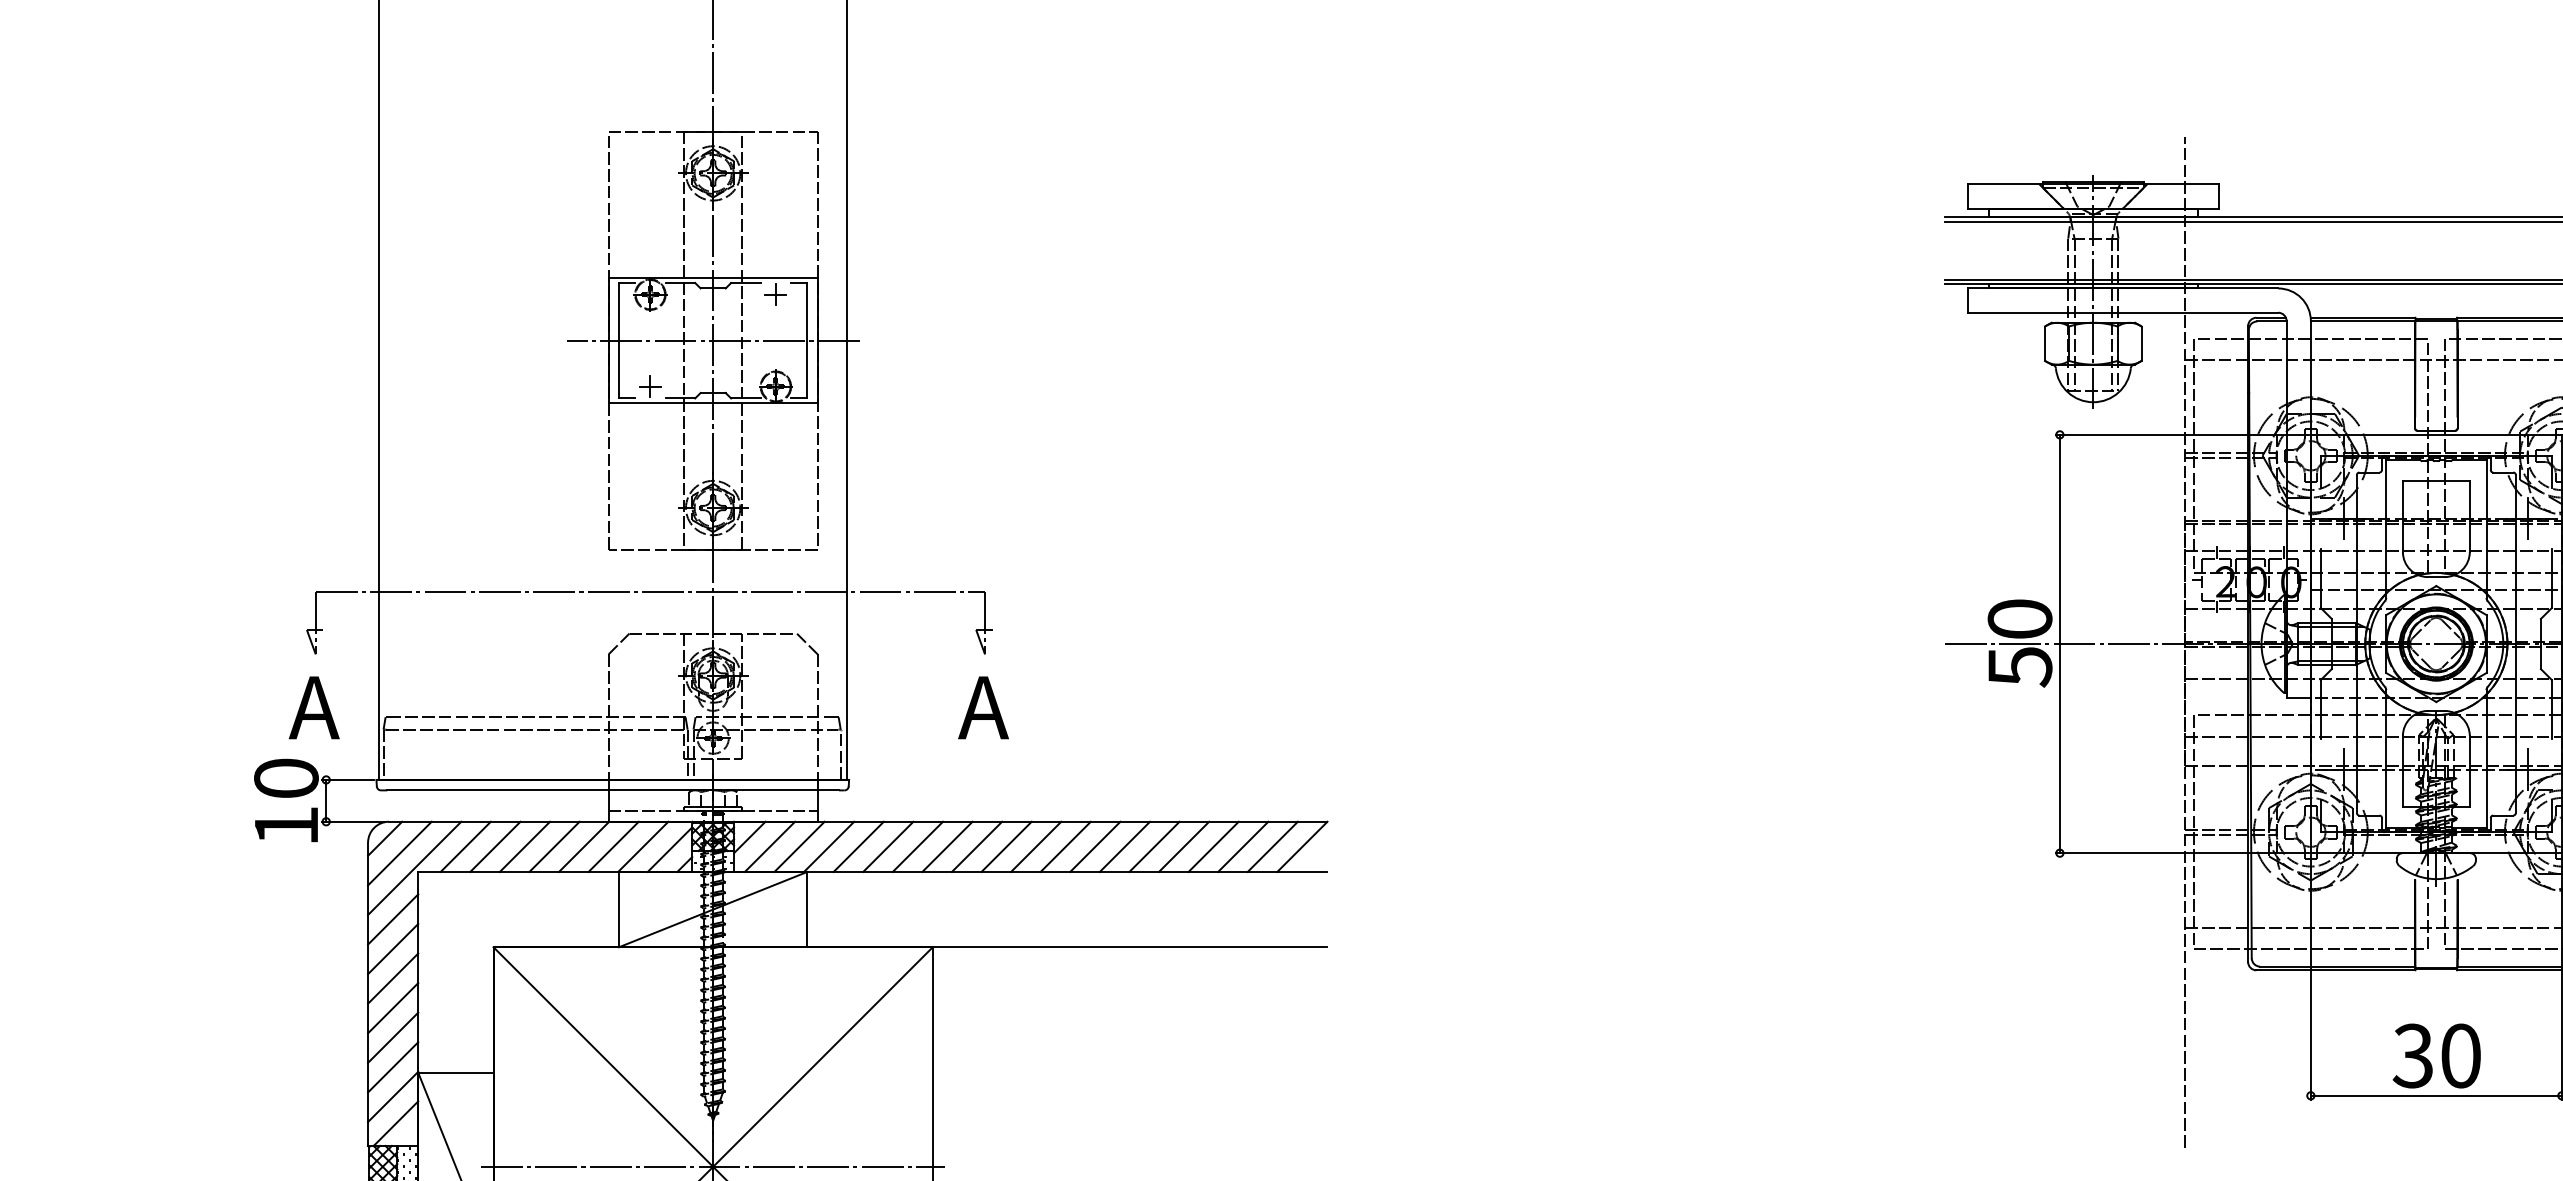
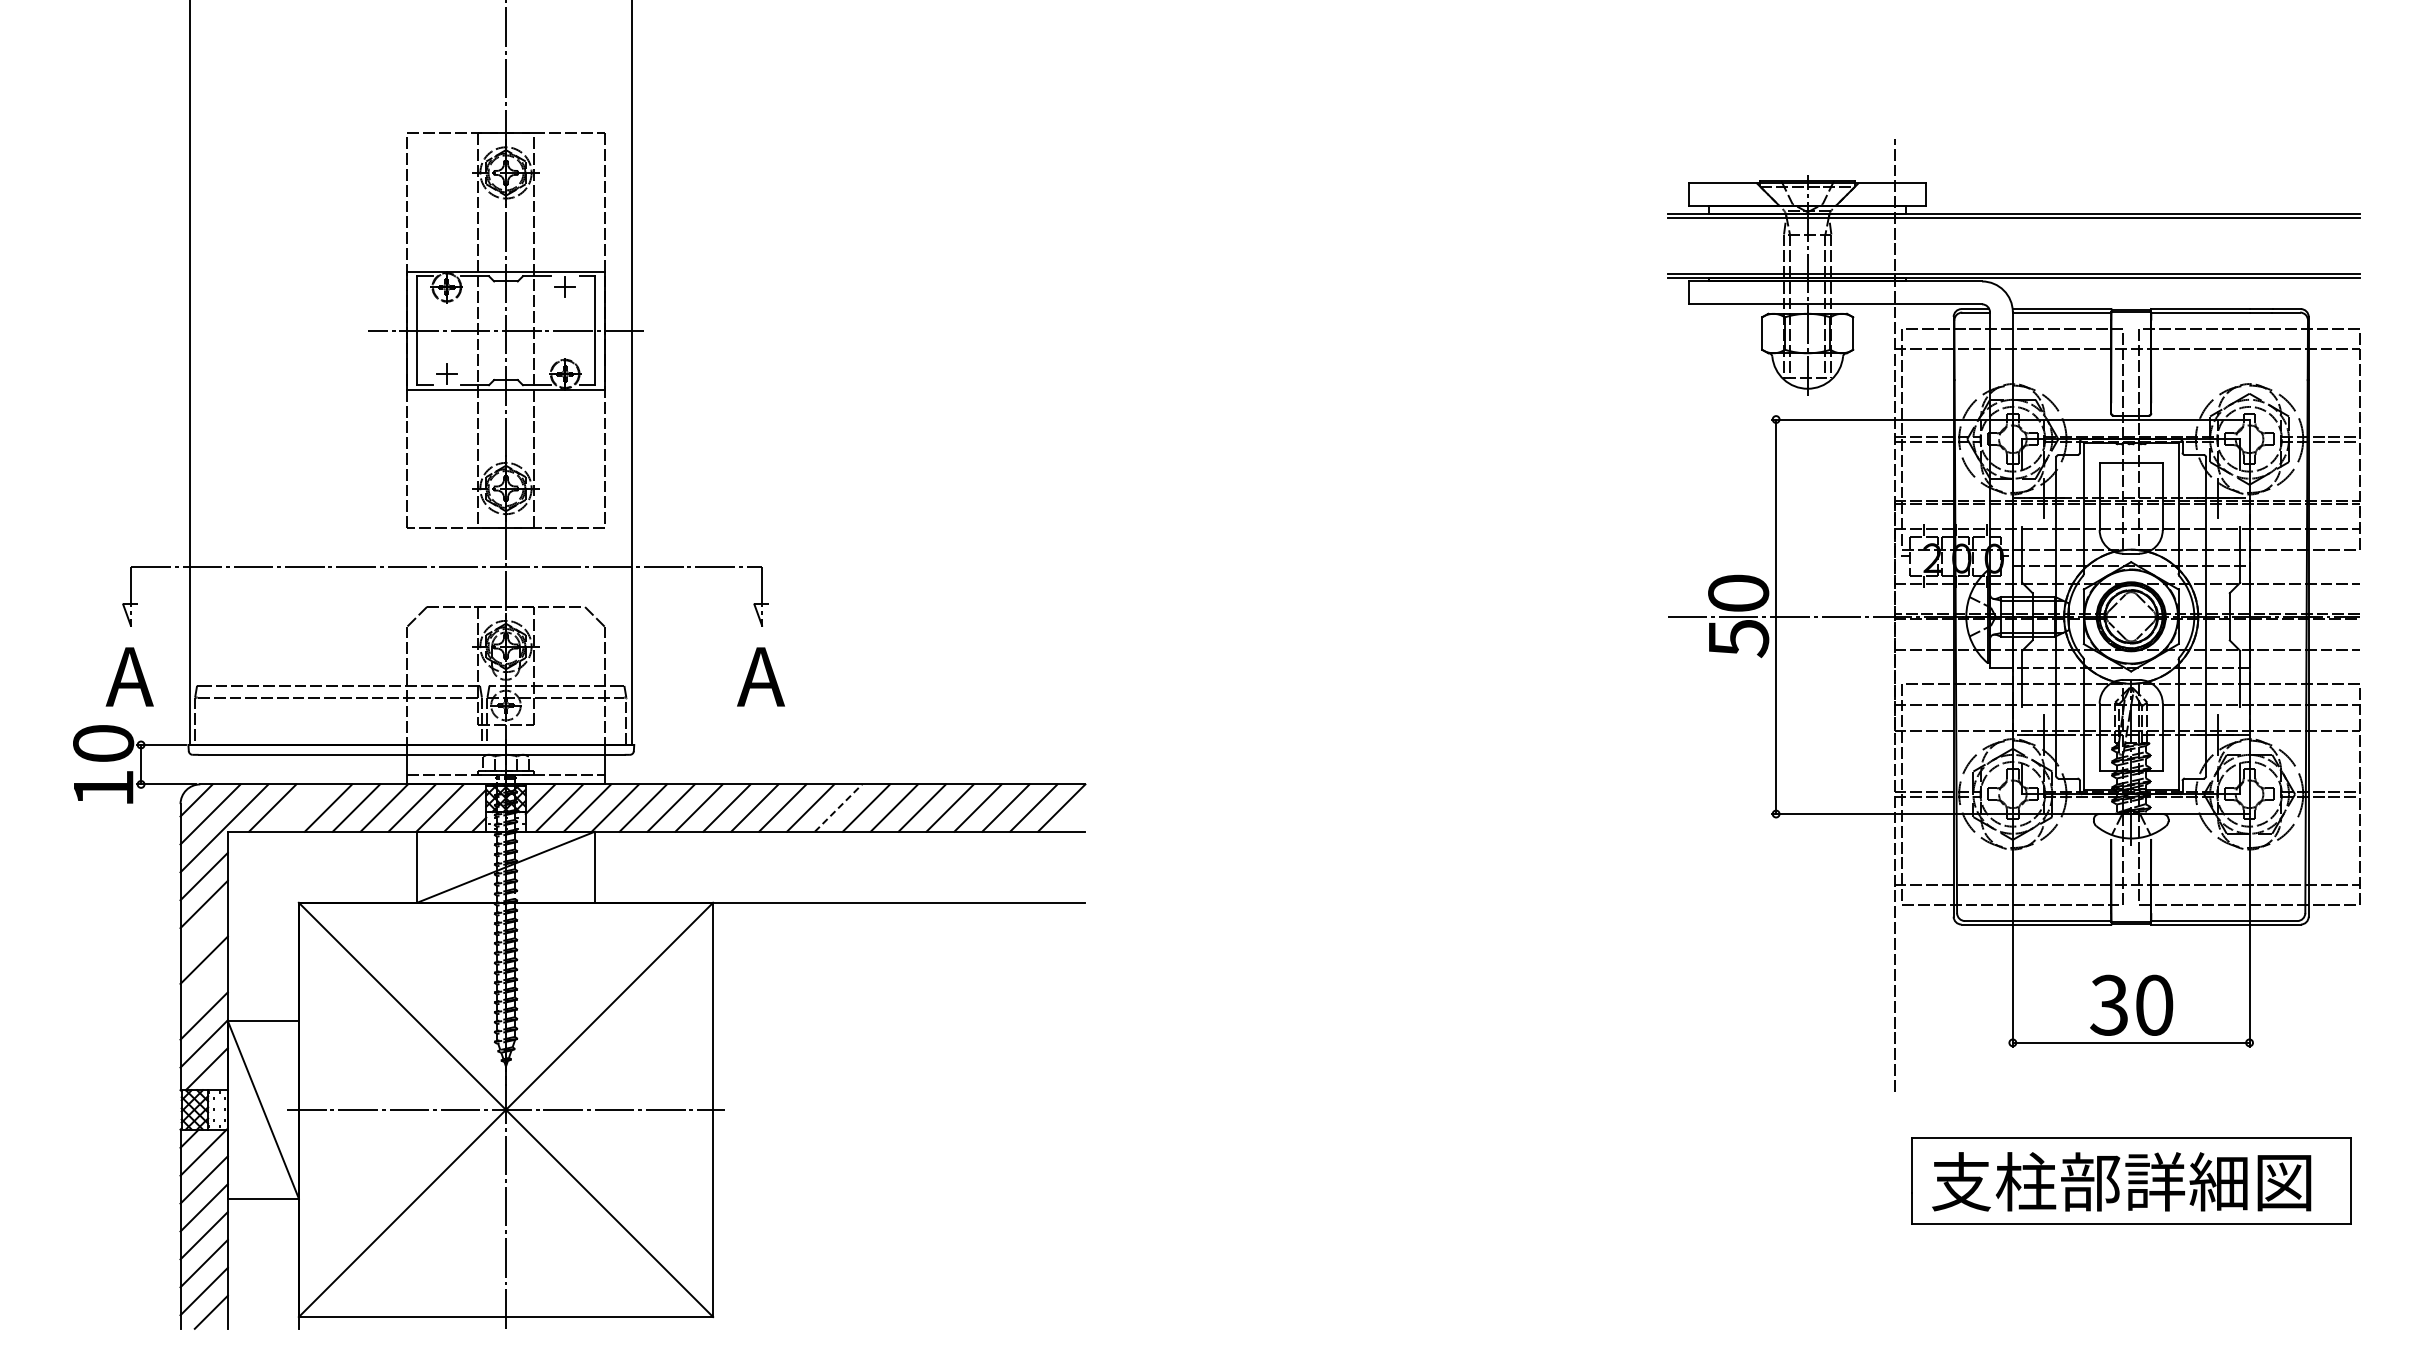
line: (495, 846) -> (300, 807), removed
line: (1065, 846) -> (838, 807), solid -> dashed
line: (392, 978) -> (203, 932), removed
line: (392, 1037) -> (203, 987), removed

